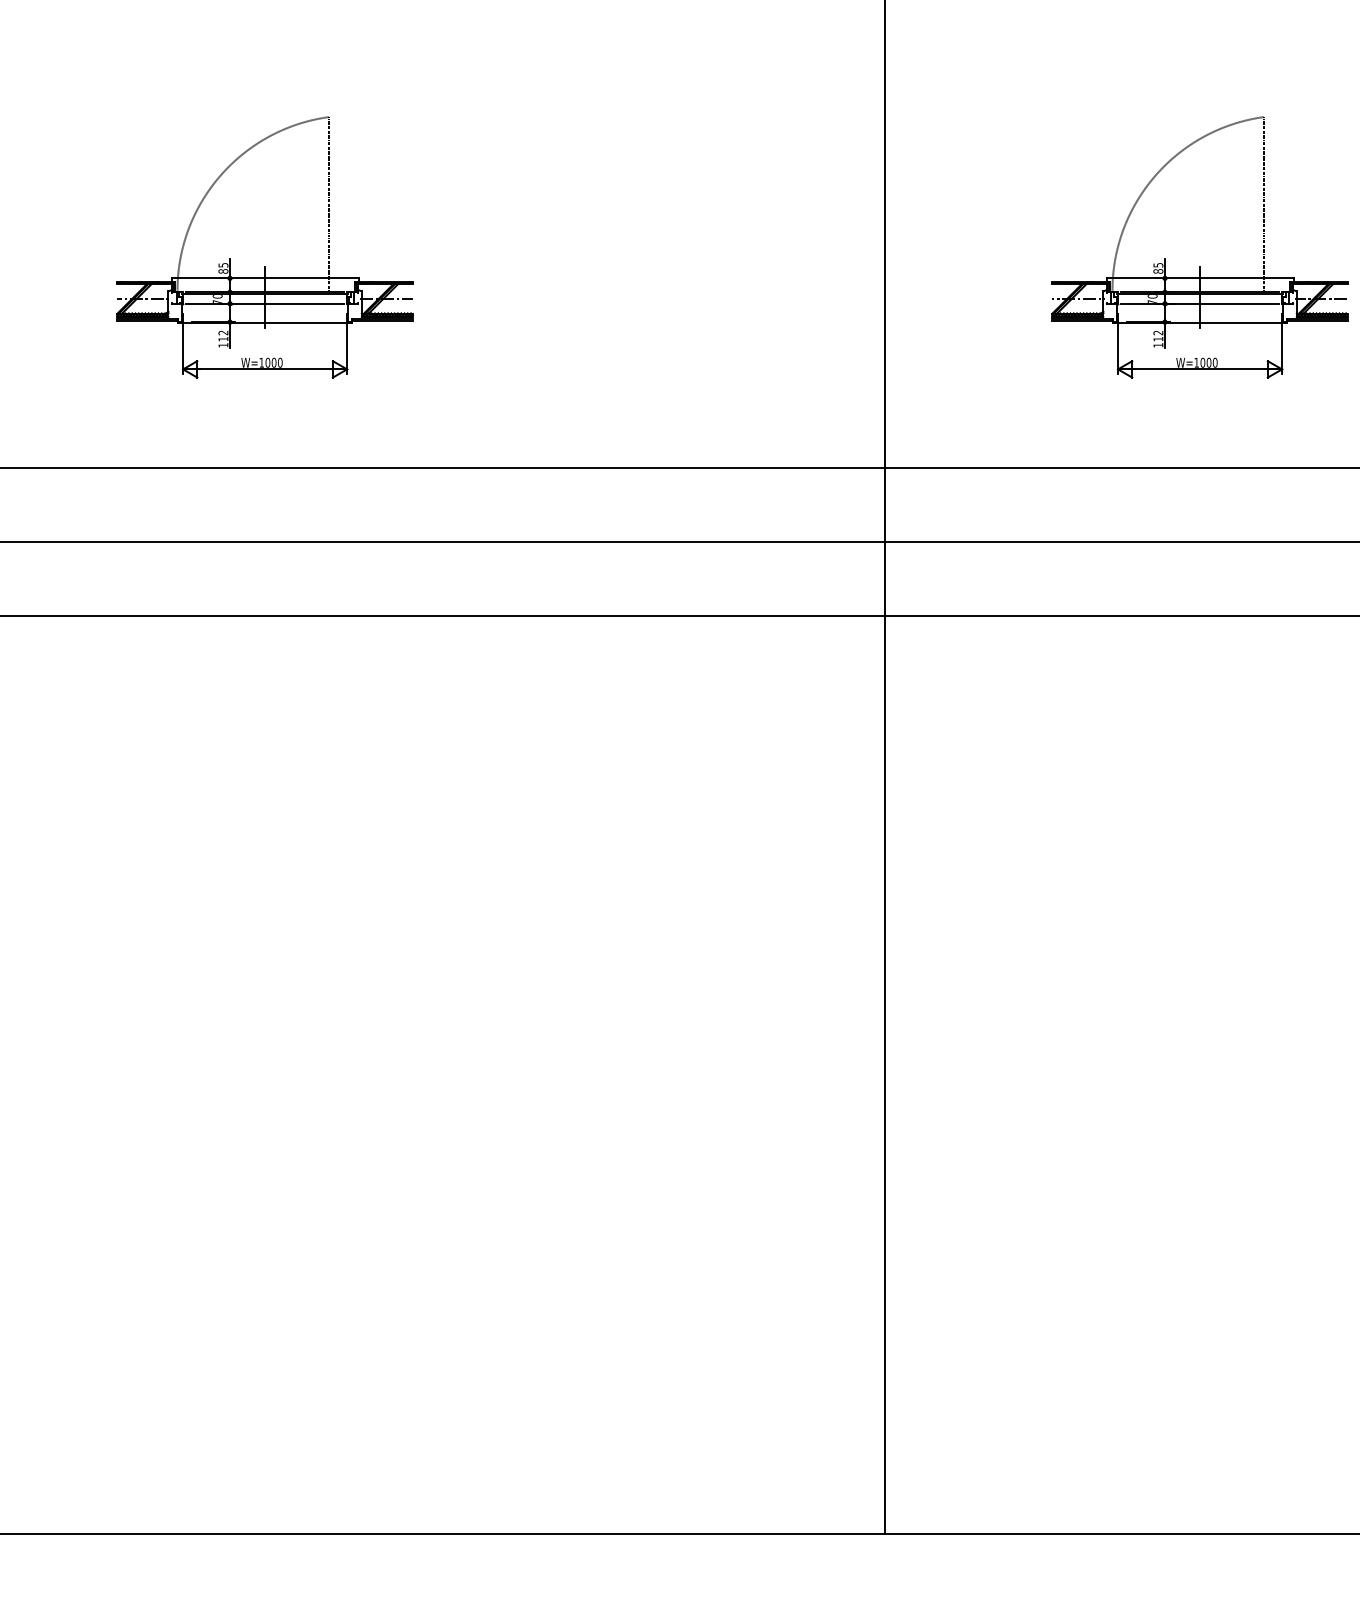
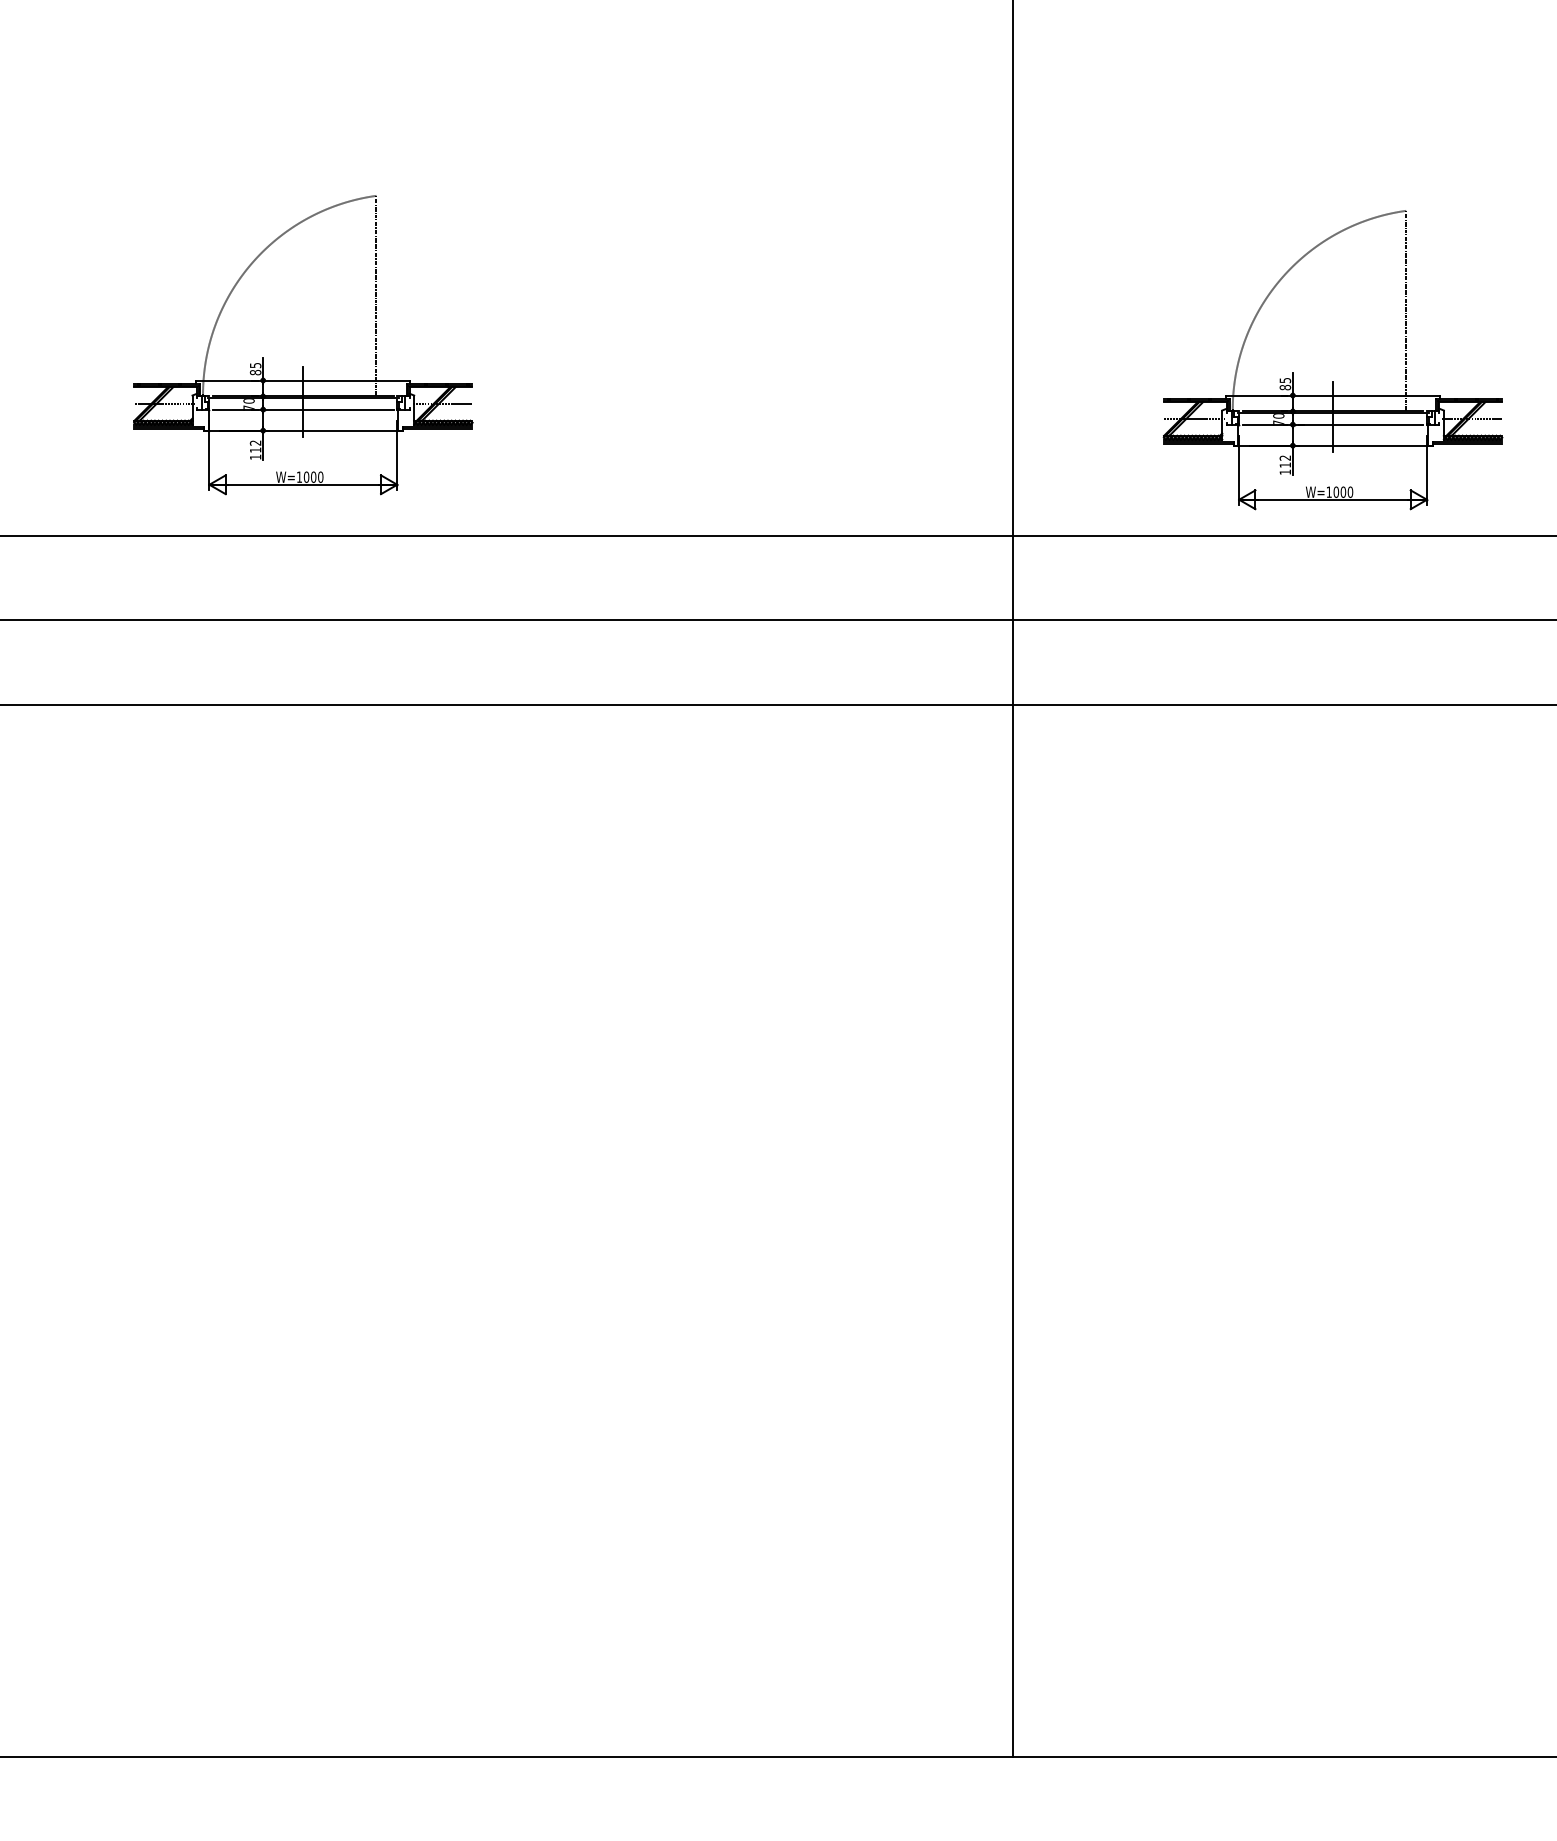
part: (265, 266) -> (303, 366), moved
part: (1199, 266) -> (1332, 381), moved

